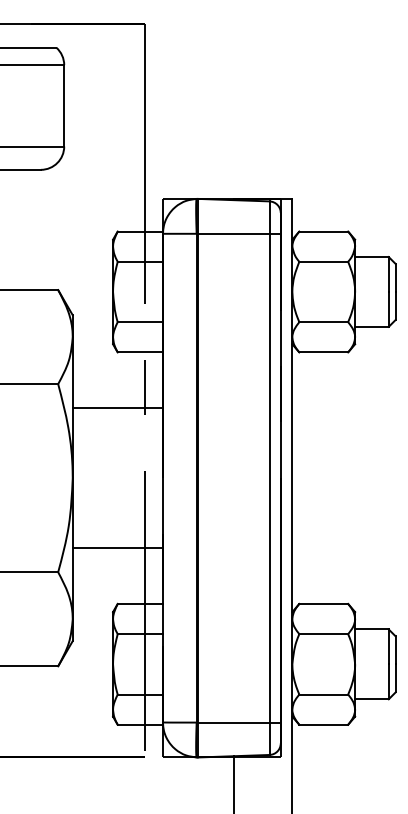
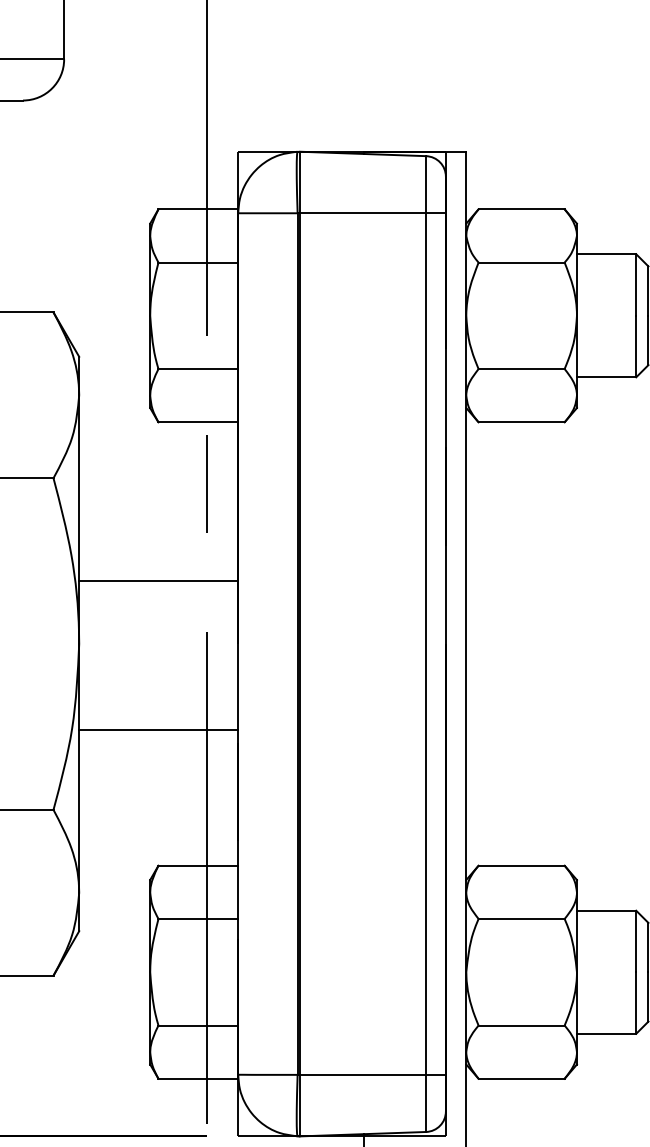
line: (117, 408) -> (158, 581), moved
line: (117, 547) -> (158, 729), moved

